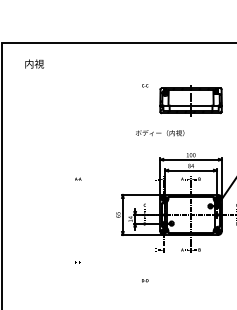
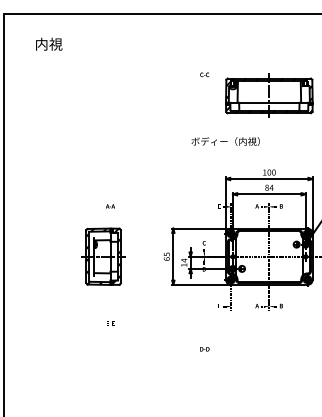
part: (72, 214) -> (102, 256), added

